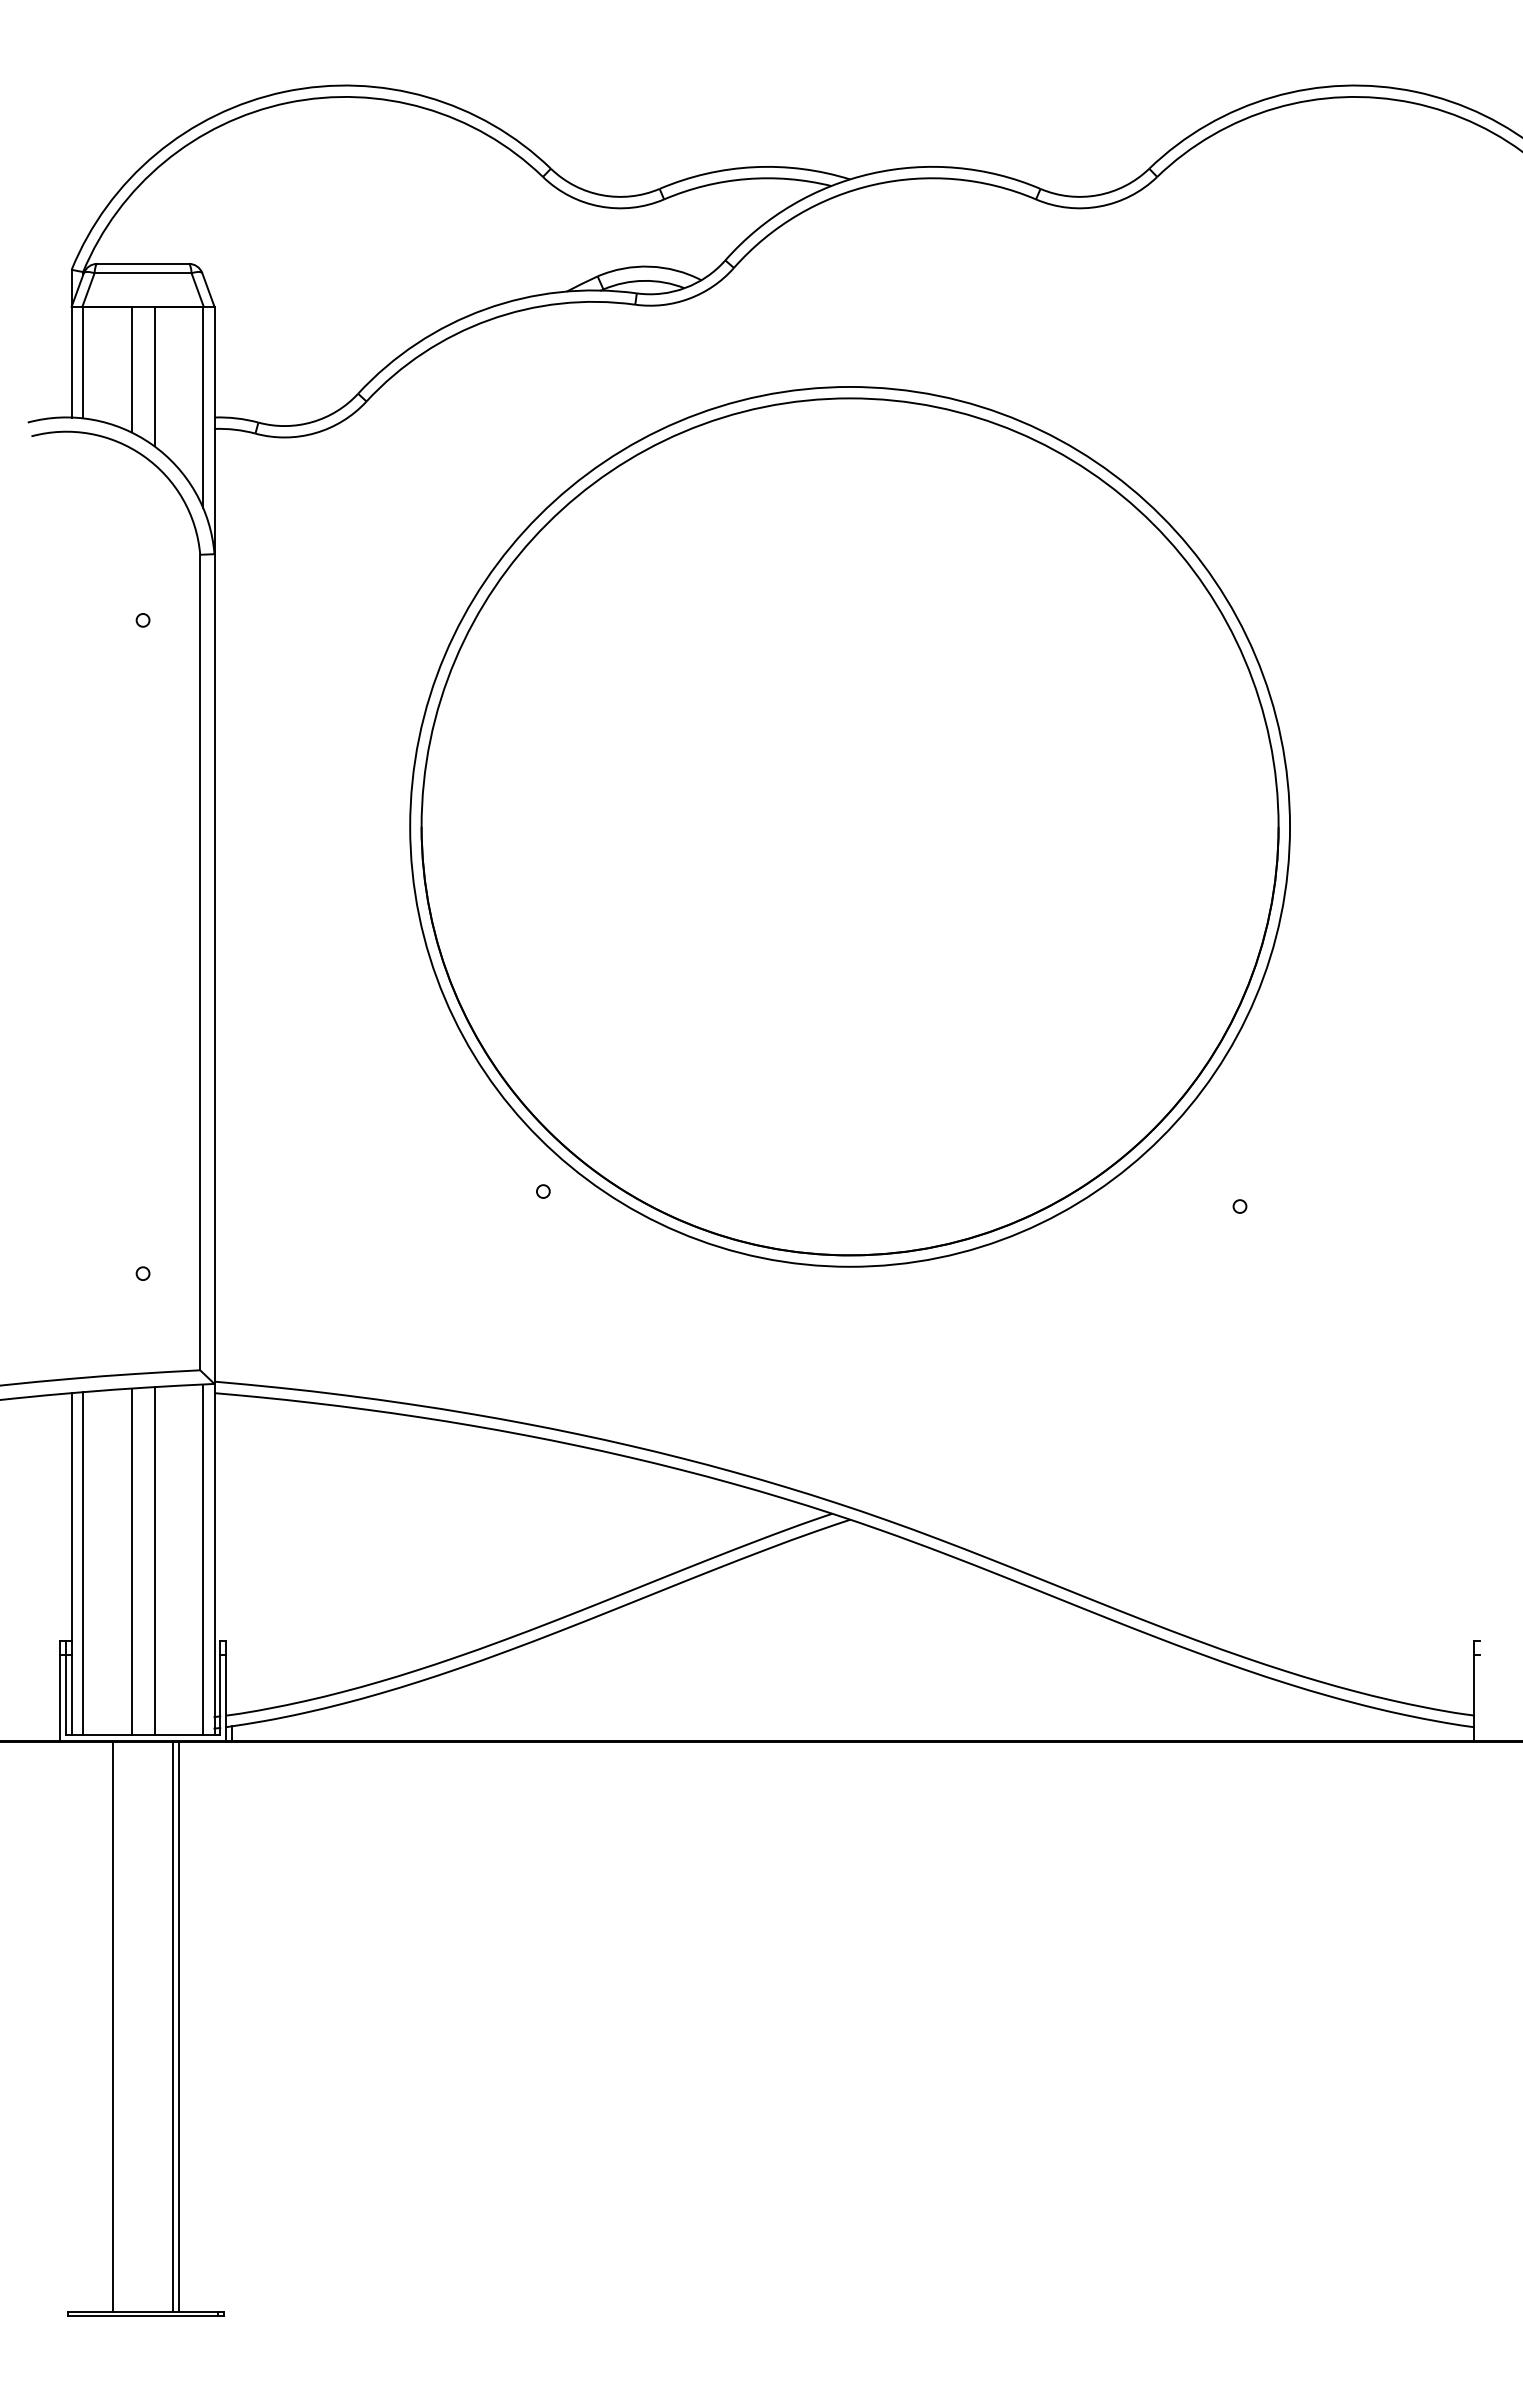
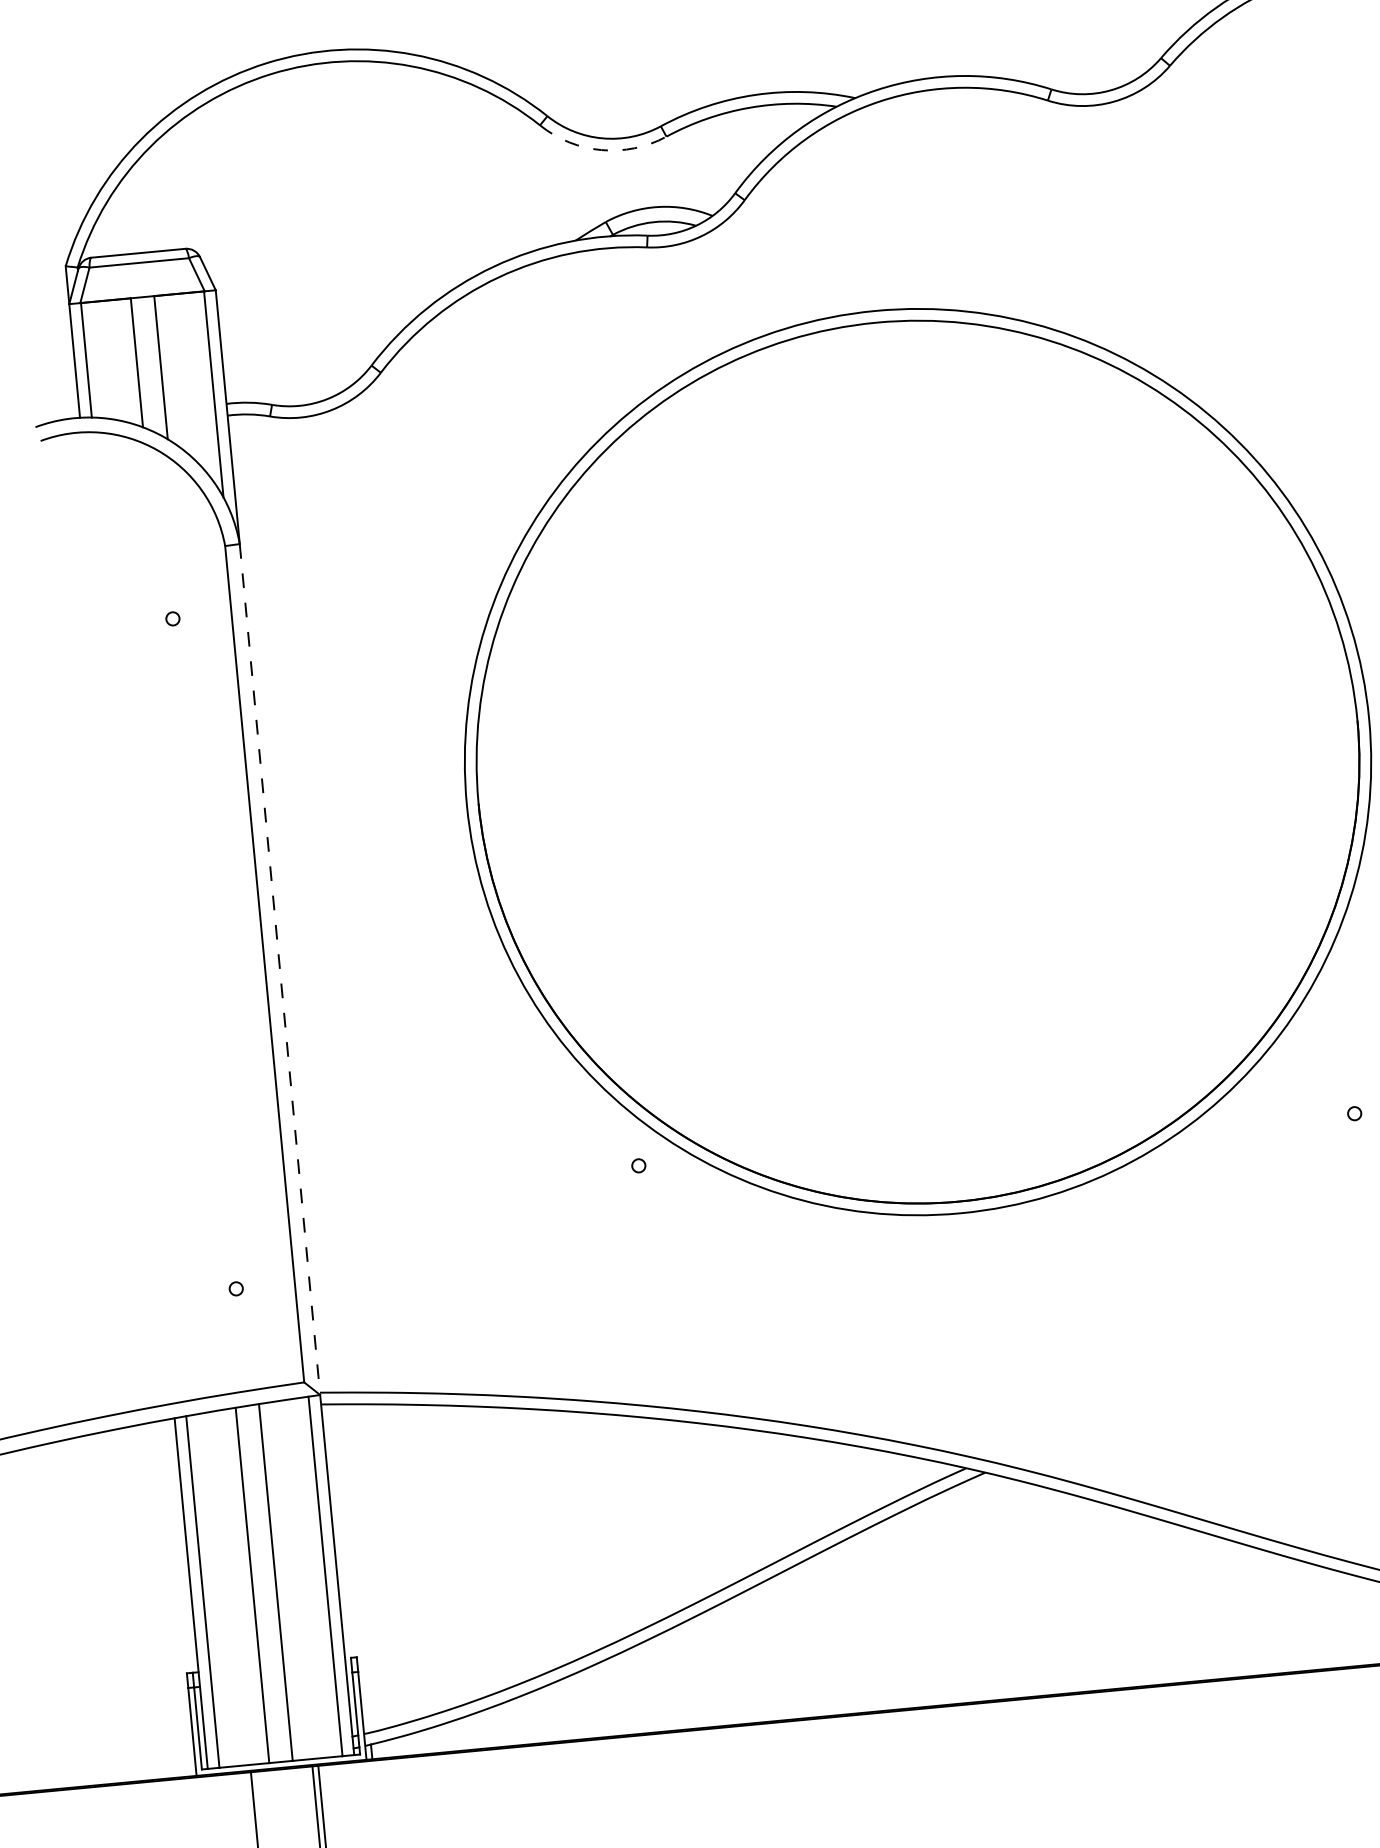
arc: (600, 206) -> (601, 150), solid -> dashed
line: (214, 969) -> (280, 969), solid -> dashed

